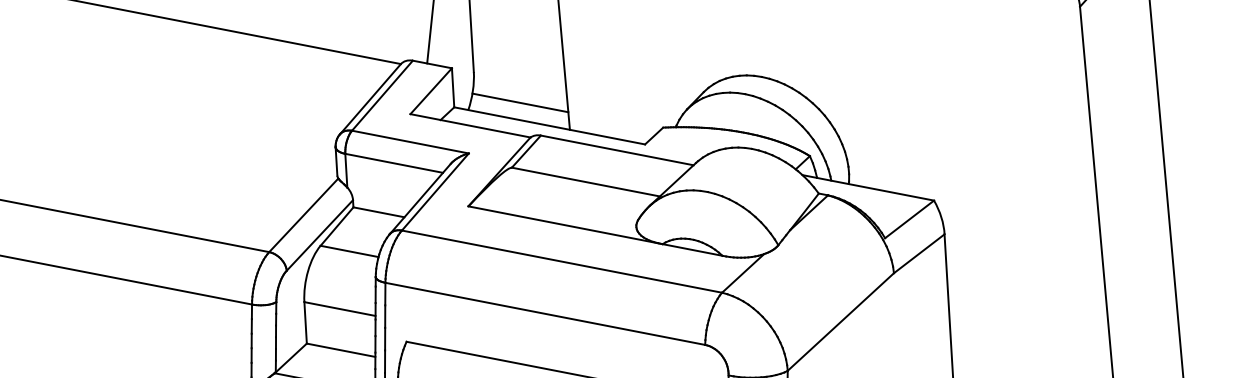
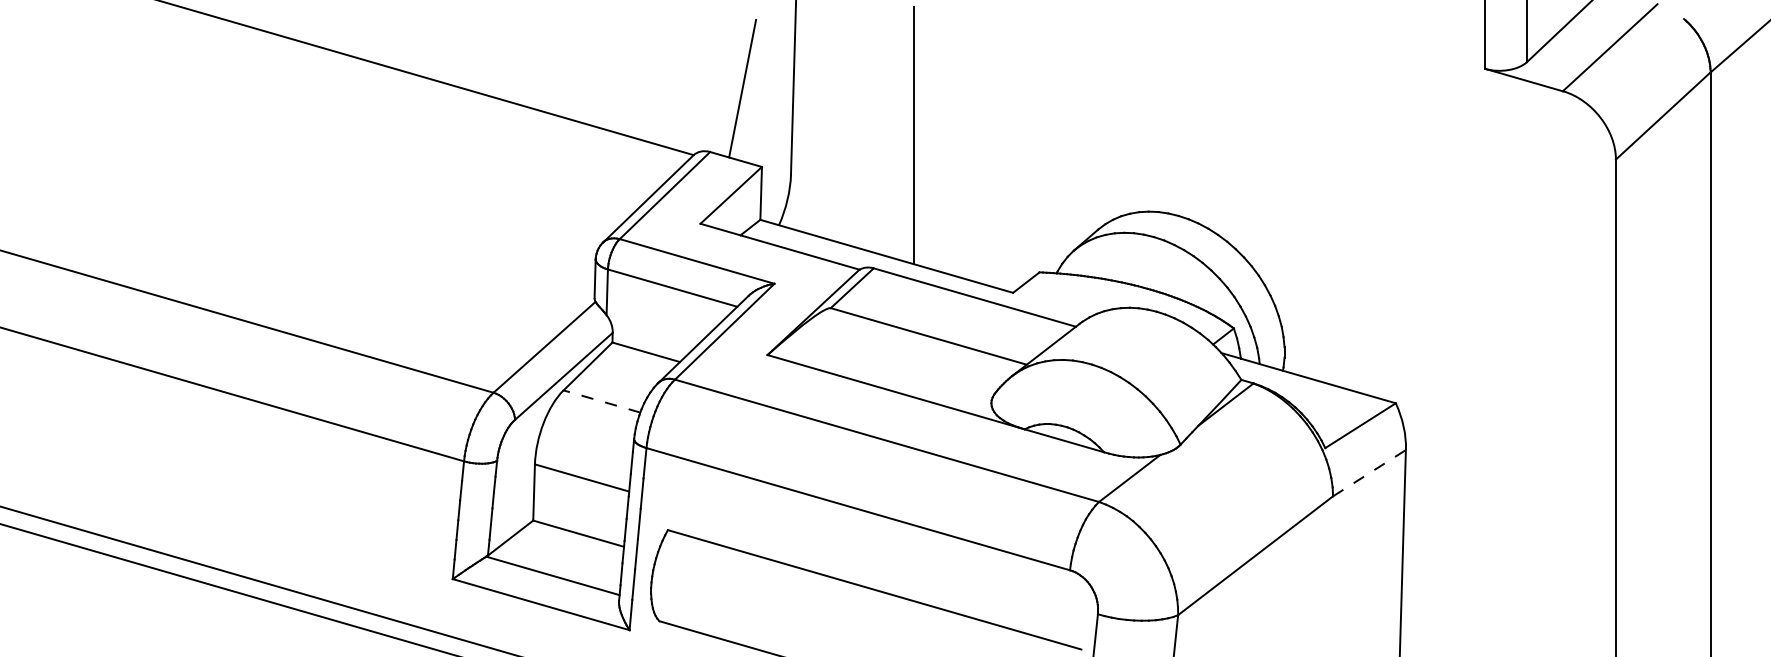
line: (519, 102) -> (849, 221), removed
line: (349, 251) -> (602, 401), solid -> dashed
line: (919, 253) -> (1369, 472), solid -> dashed

